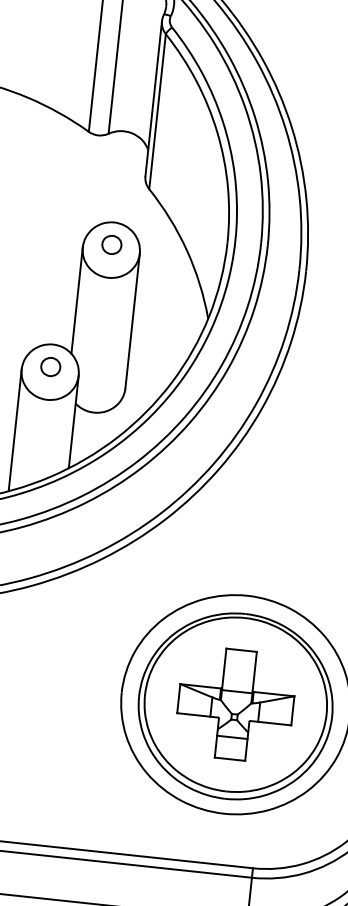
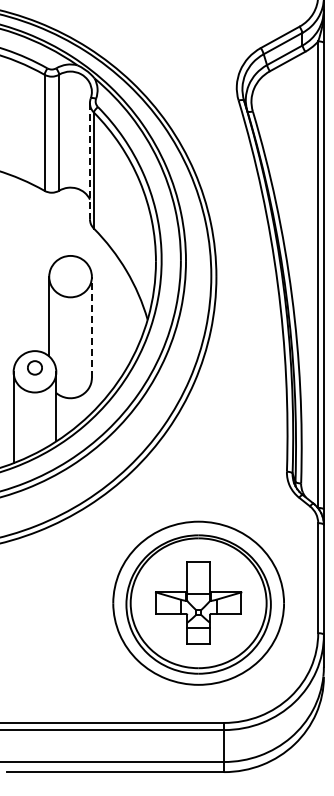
line: (153, 99) -> (89, 161), solid -> dashed
part: (111, 244) -> (70, 272), removed
line: (132, 319) -> (91, 326), solid -> dashed

